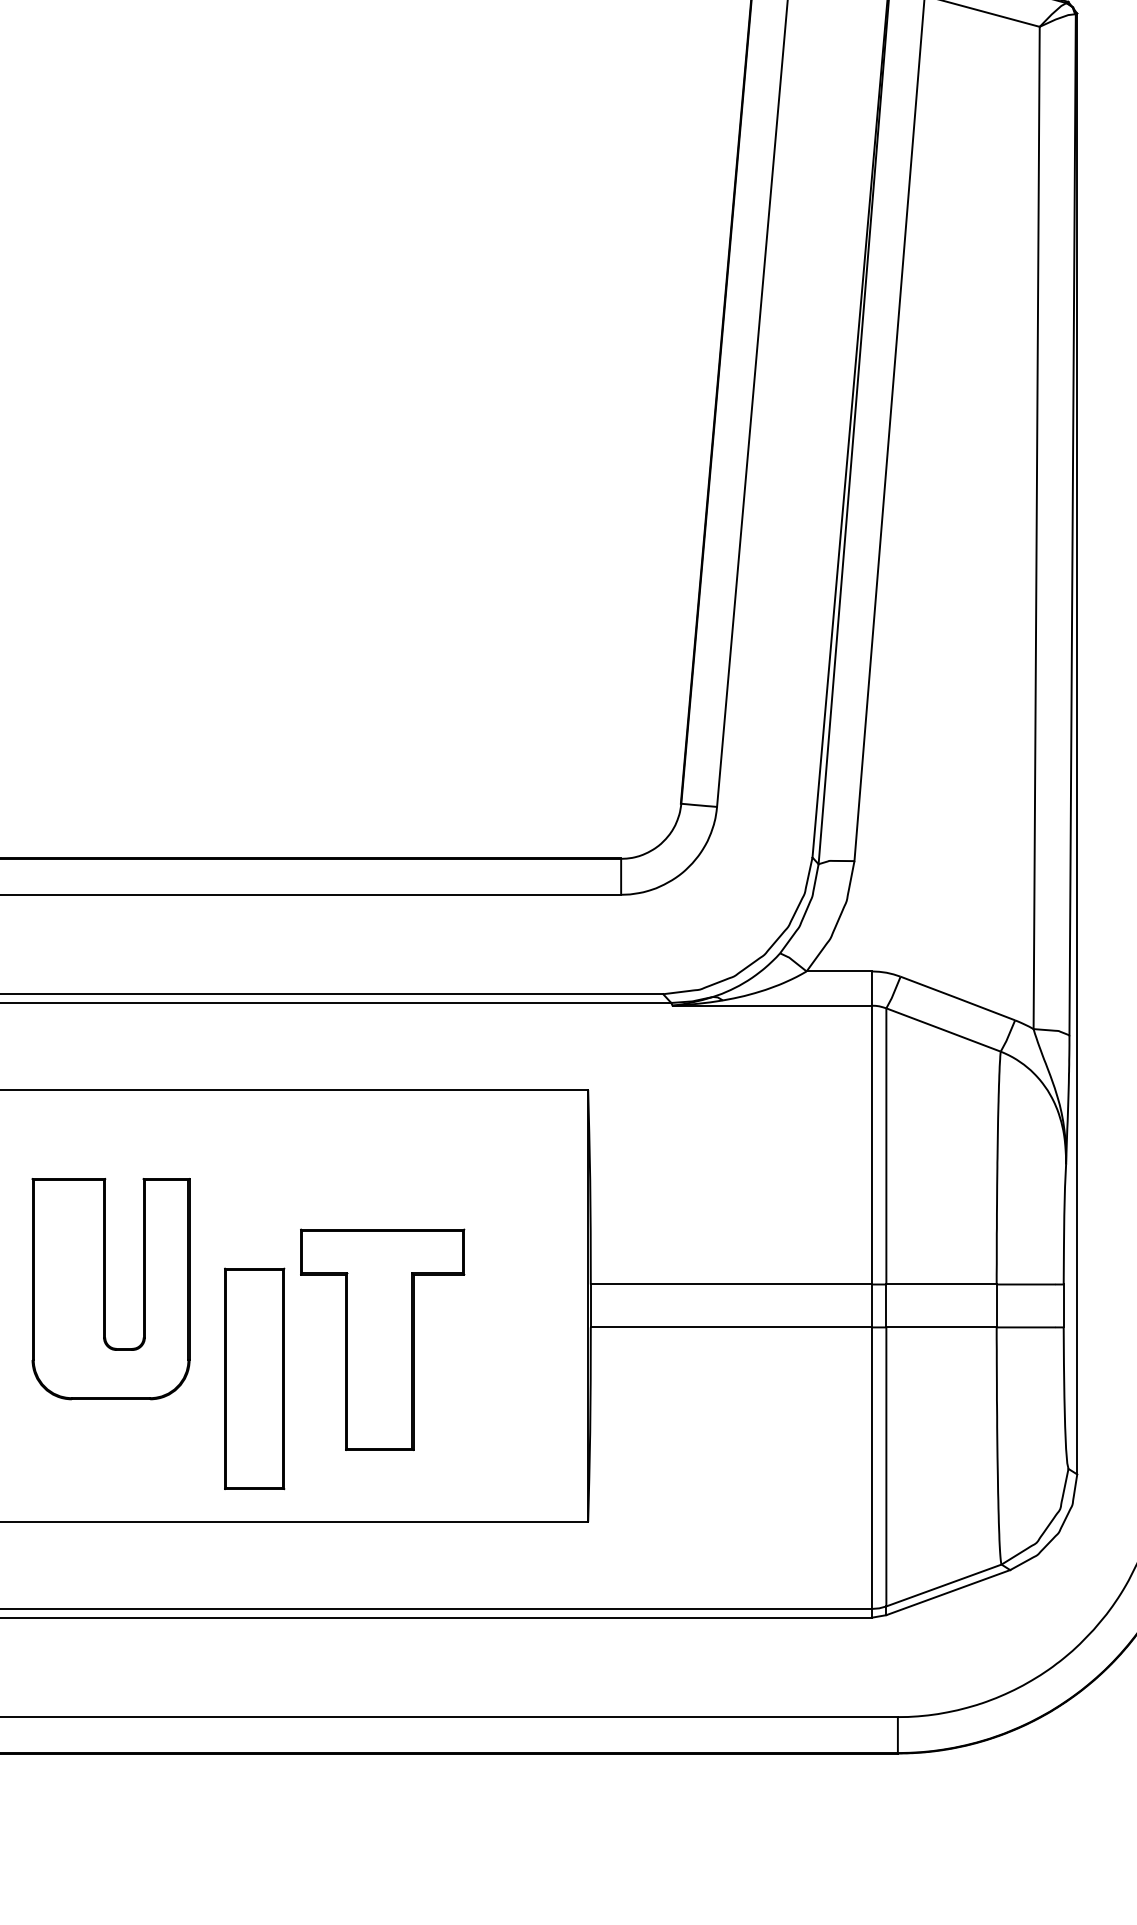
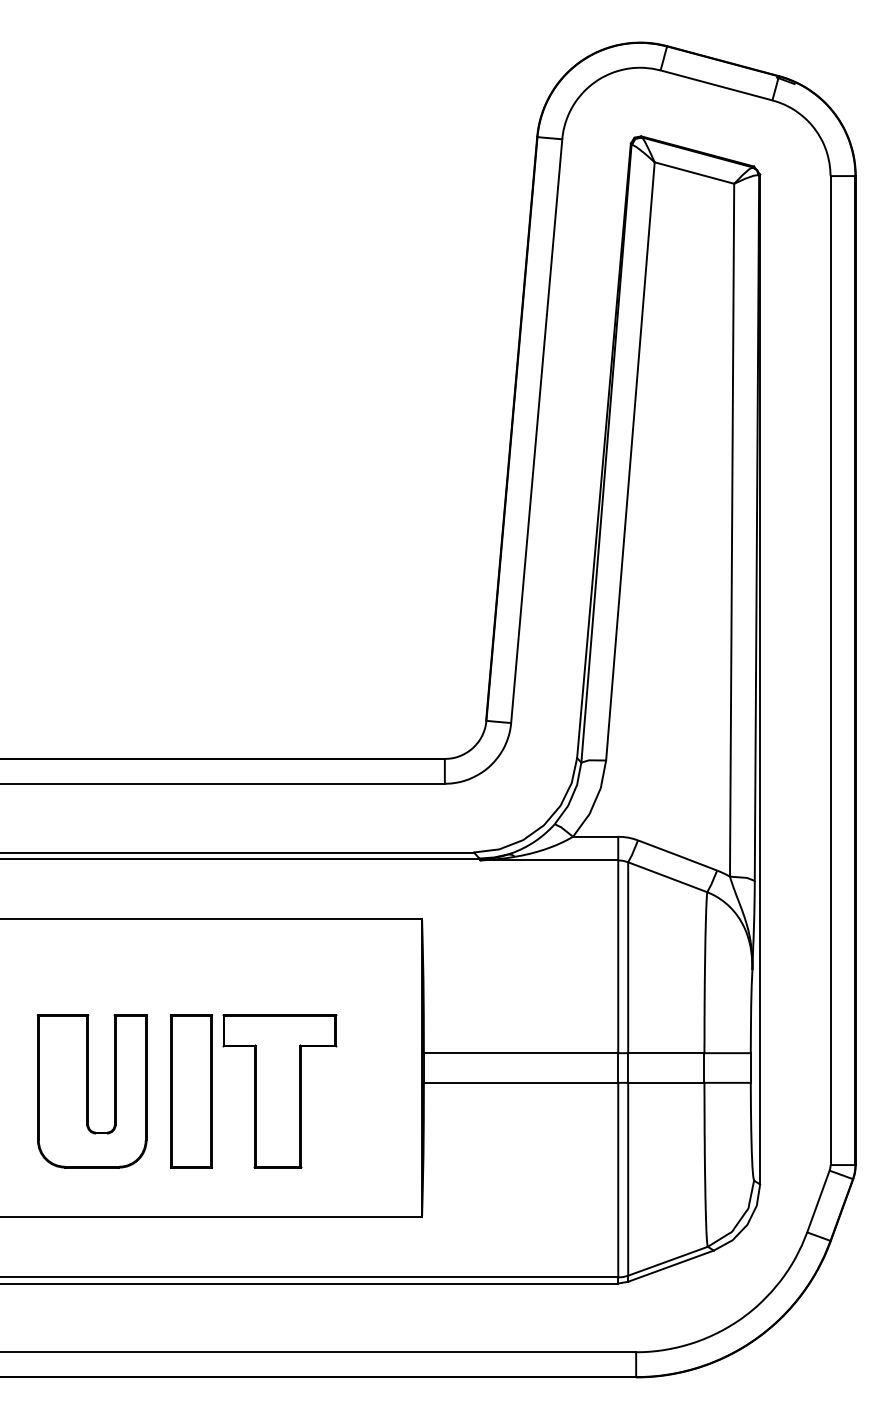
part: (109, 1289) -> (91, 1091), moved
part: (254, 1378) -> (191, 1091), moved

